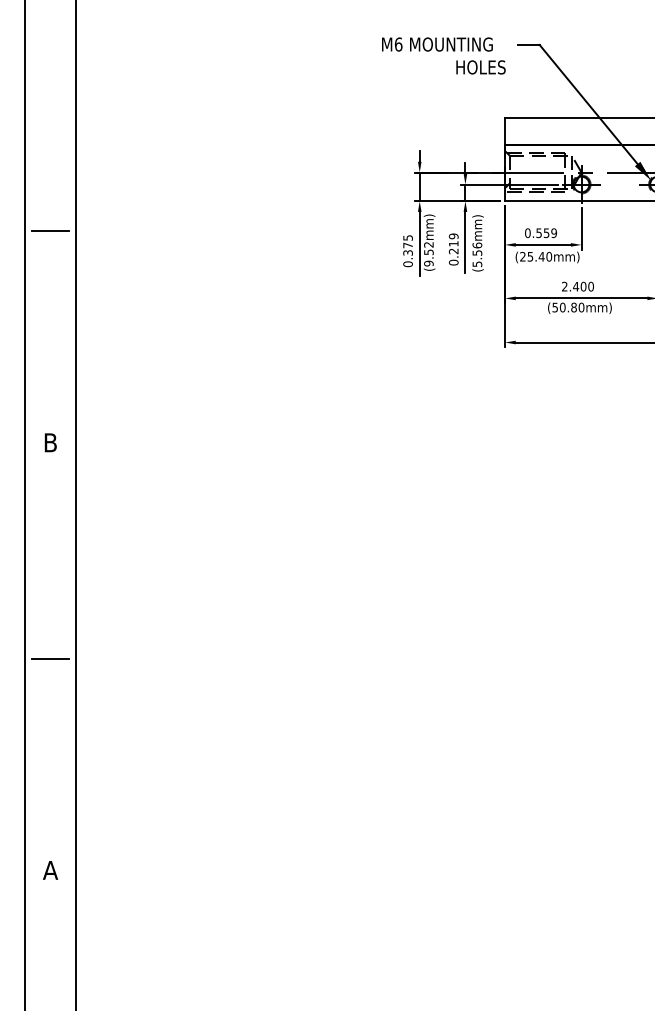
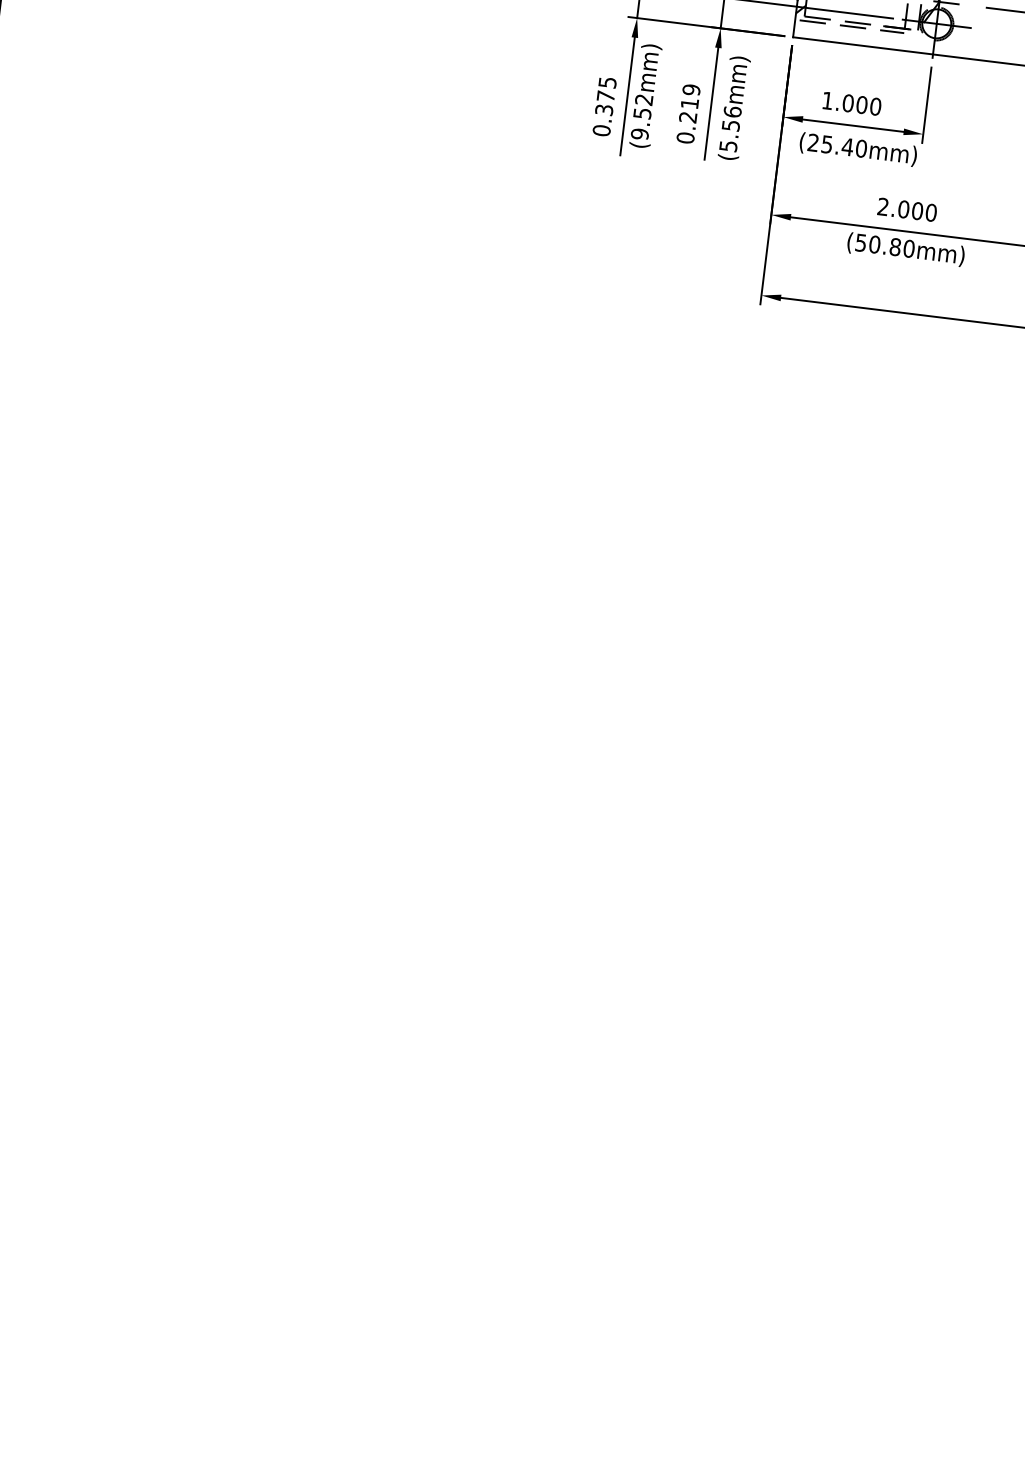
text: (540, 233) -> (850, 104), 0.559 -> 1.000
text: (576, 286) -> (904, 209), 2.400 -> 2.000

